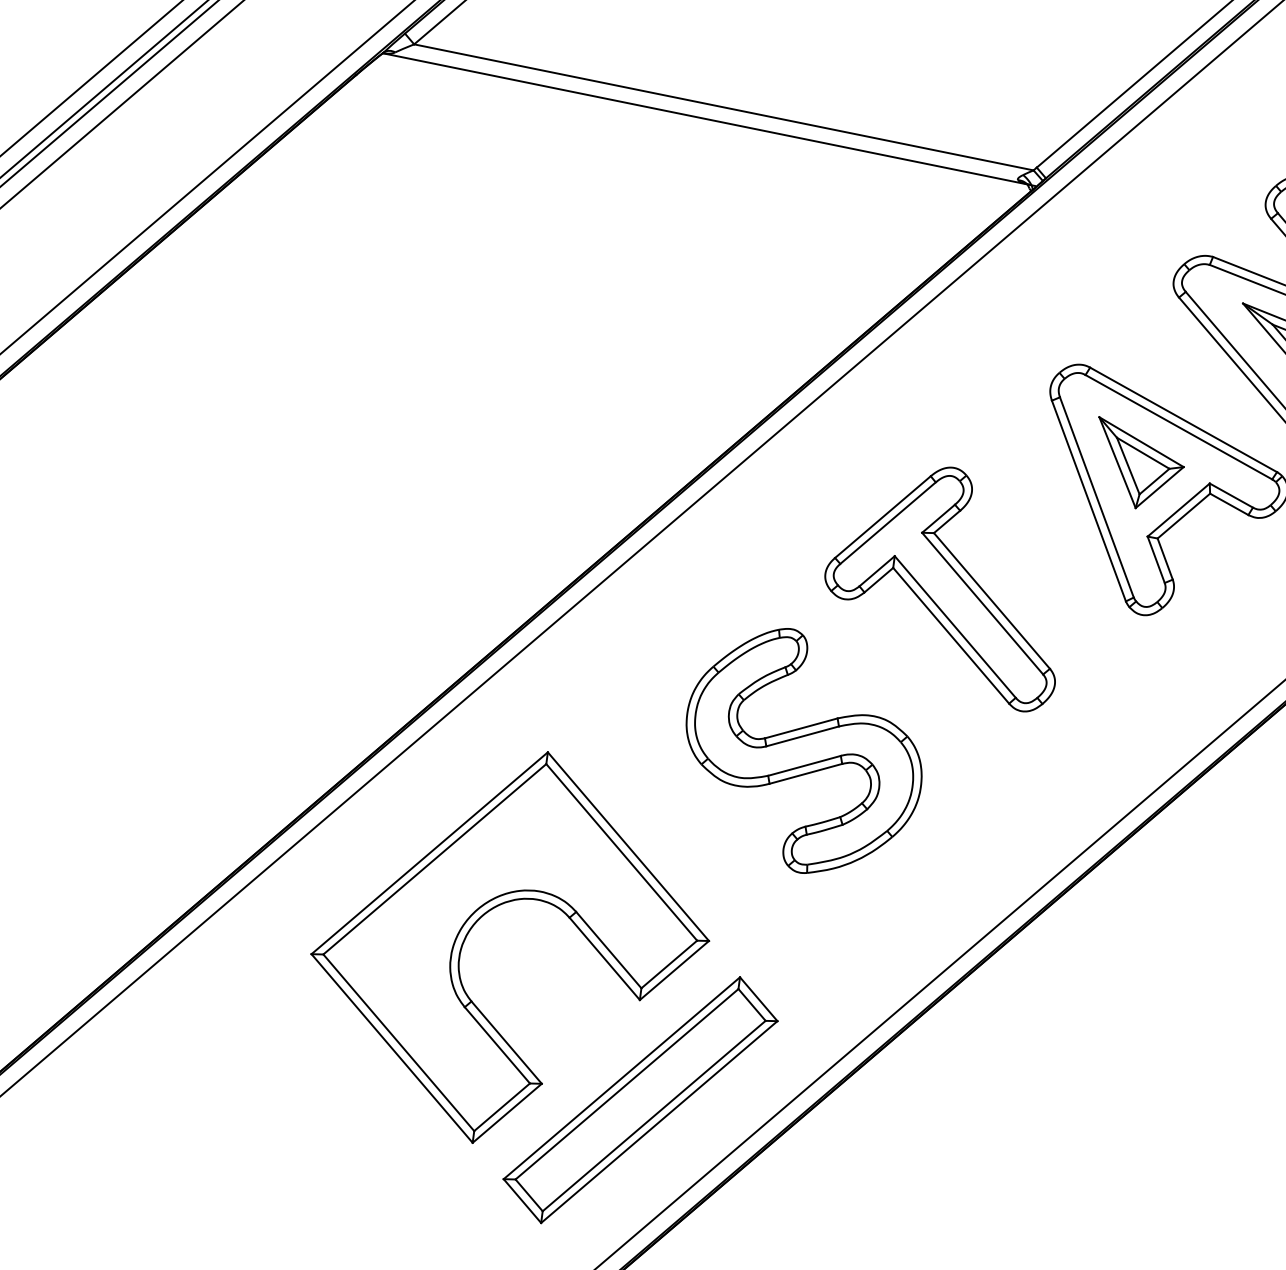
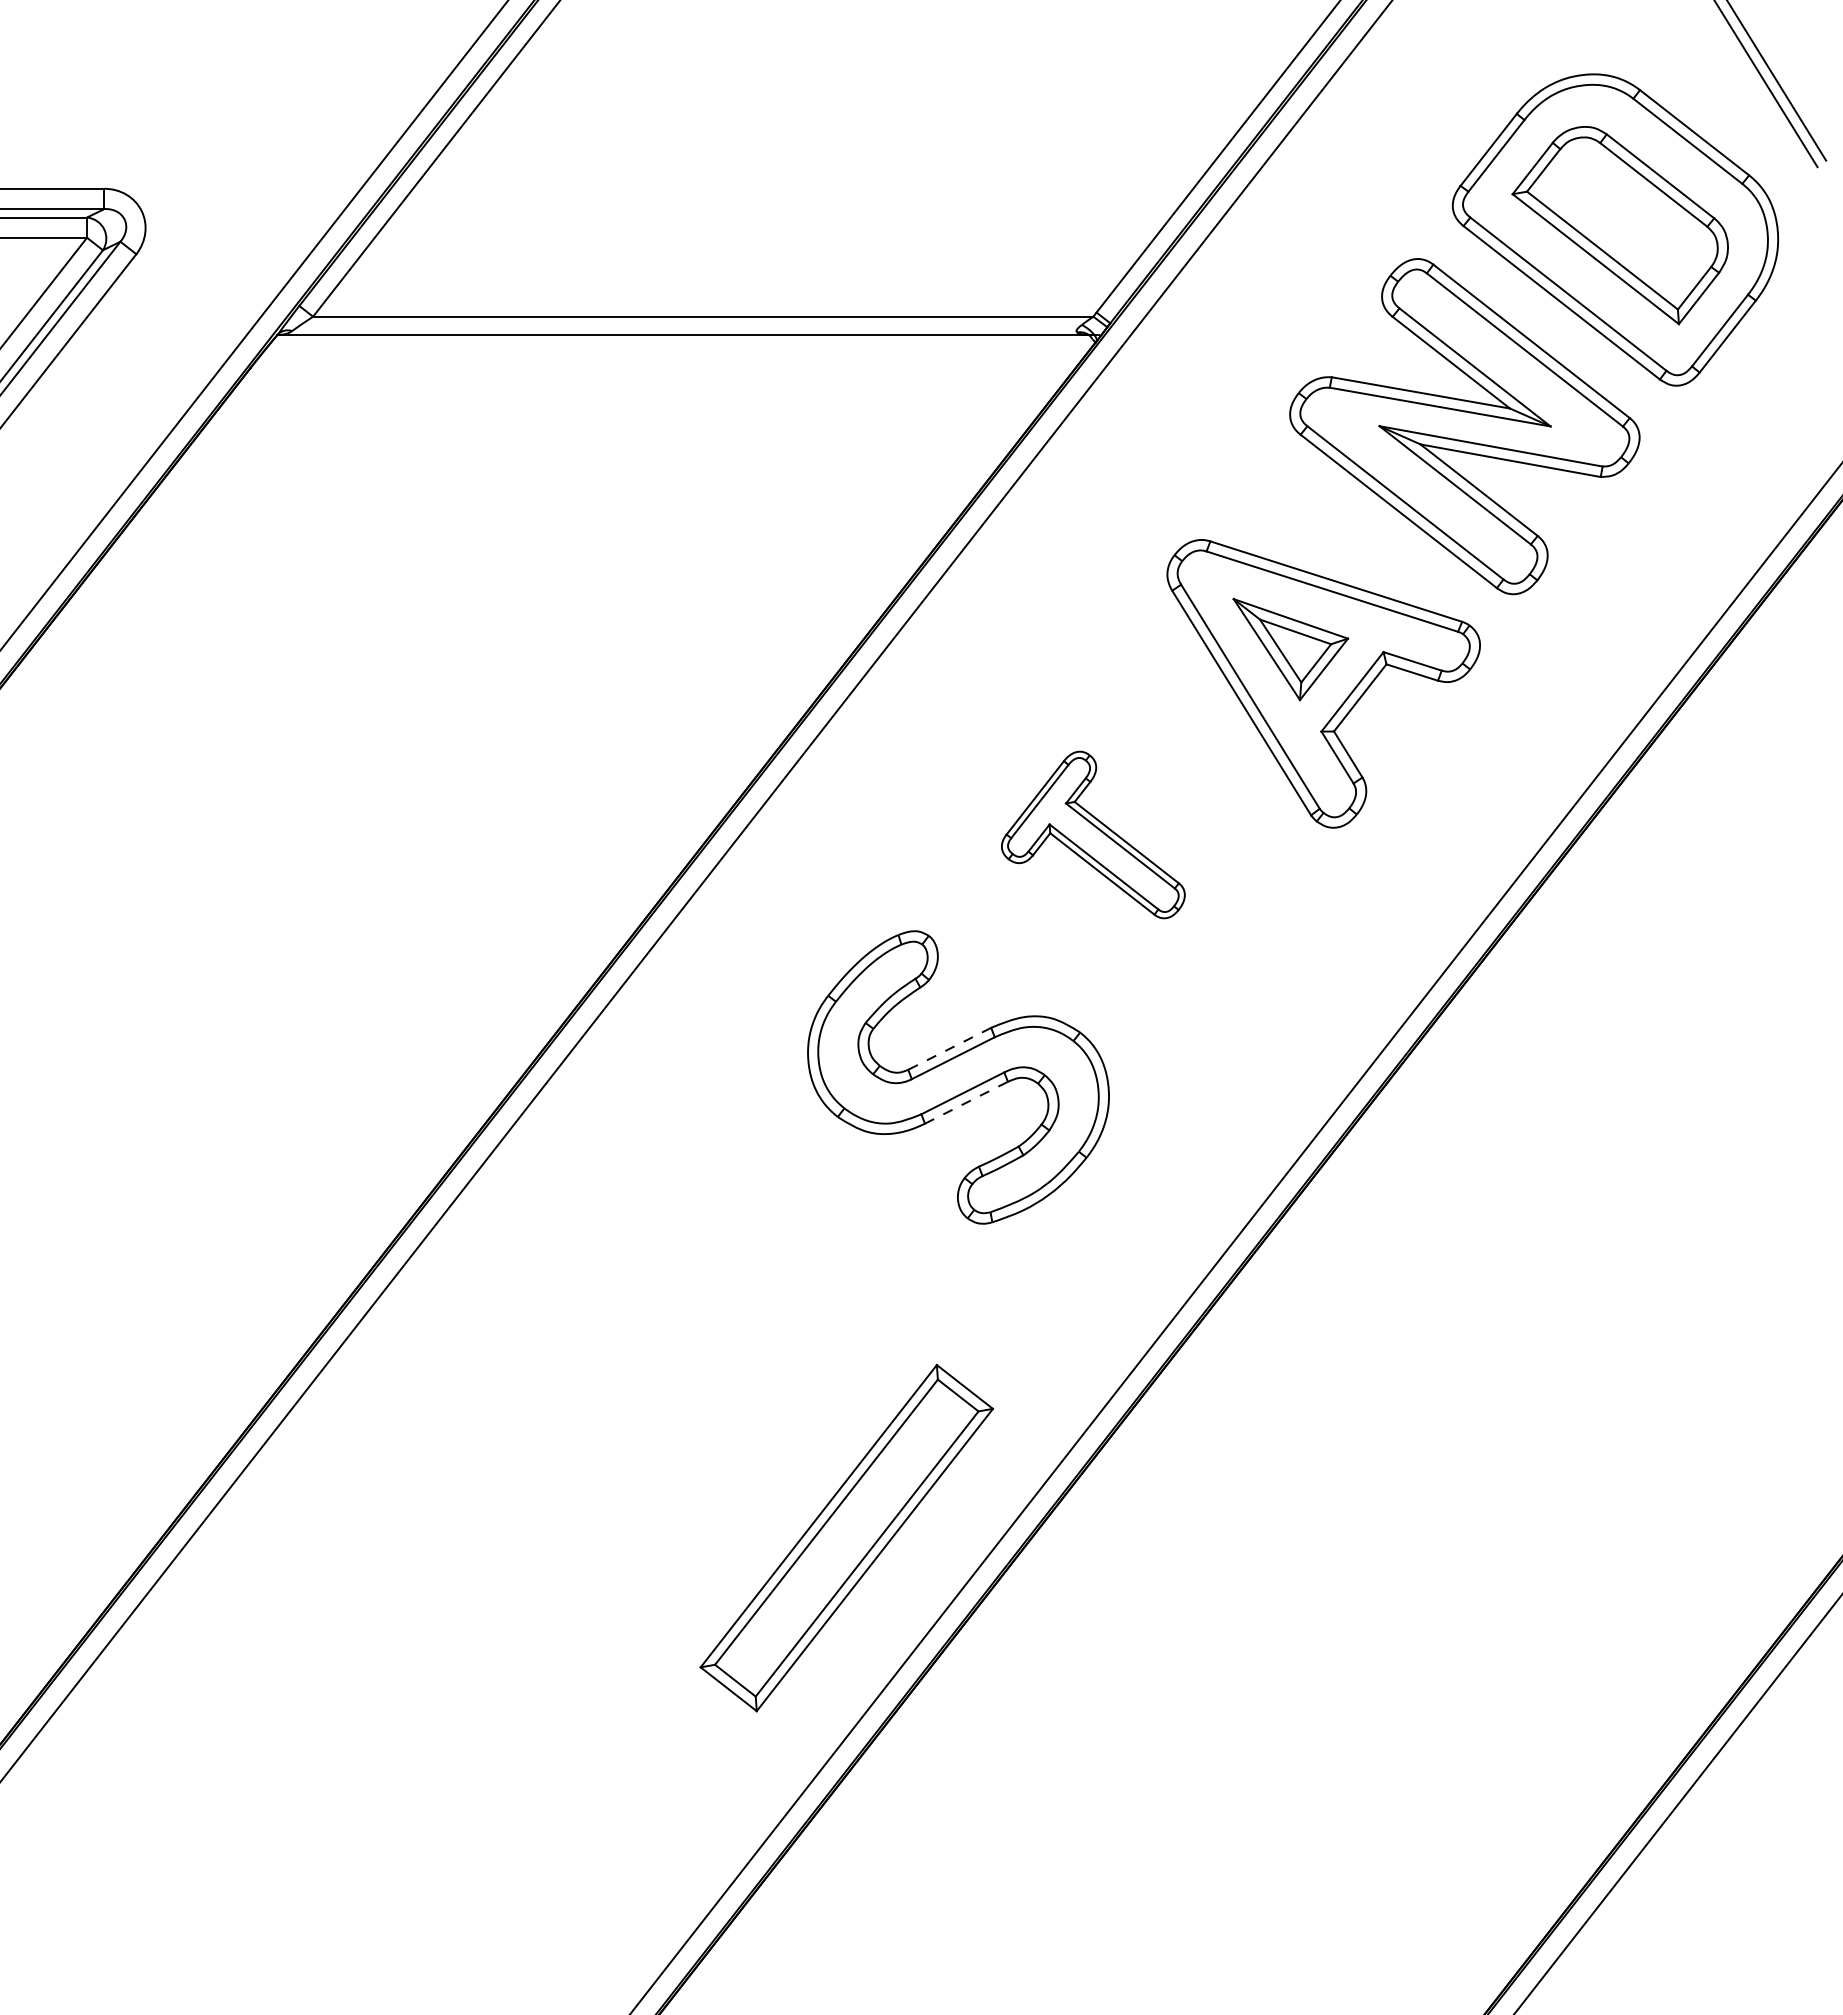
part: (950, 581) -> (1093, 834), size x0.6
line: (801, 728) -> (949, 1049), solid -> dashed
line: (805, 773) -> (966, 1102), solid -> dashed
part: (480, 919) -> (608, 1358), removed

